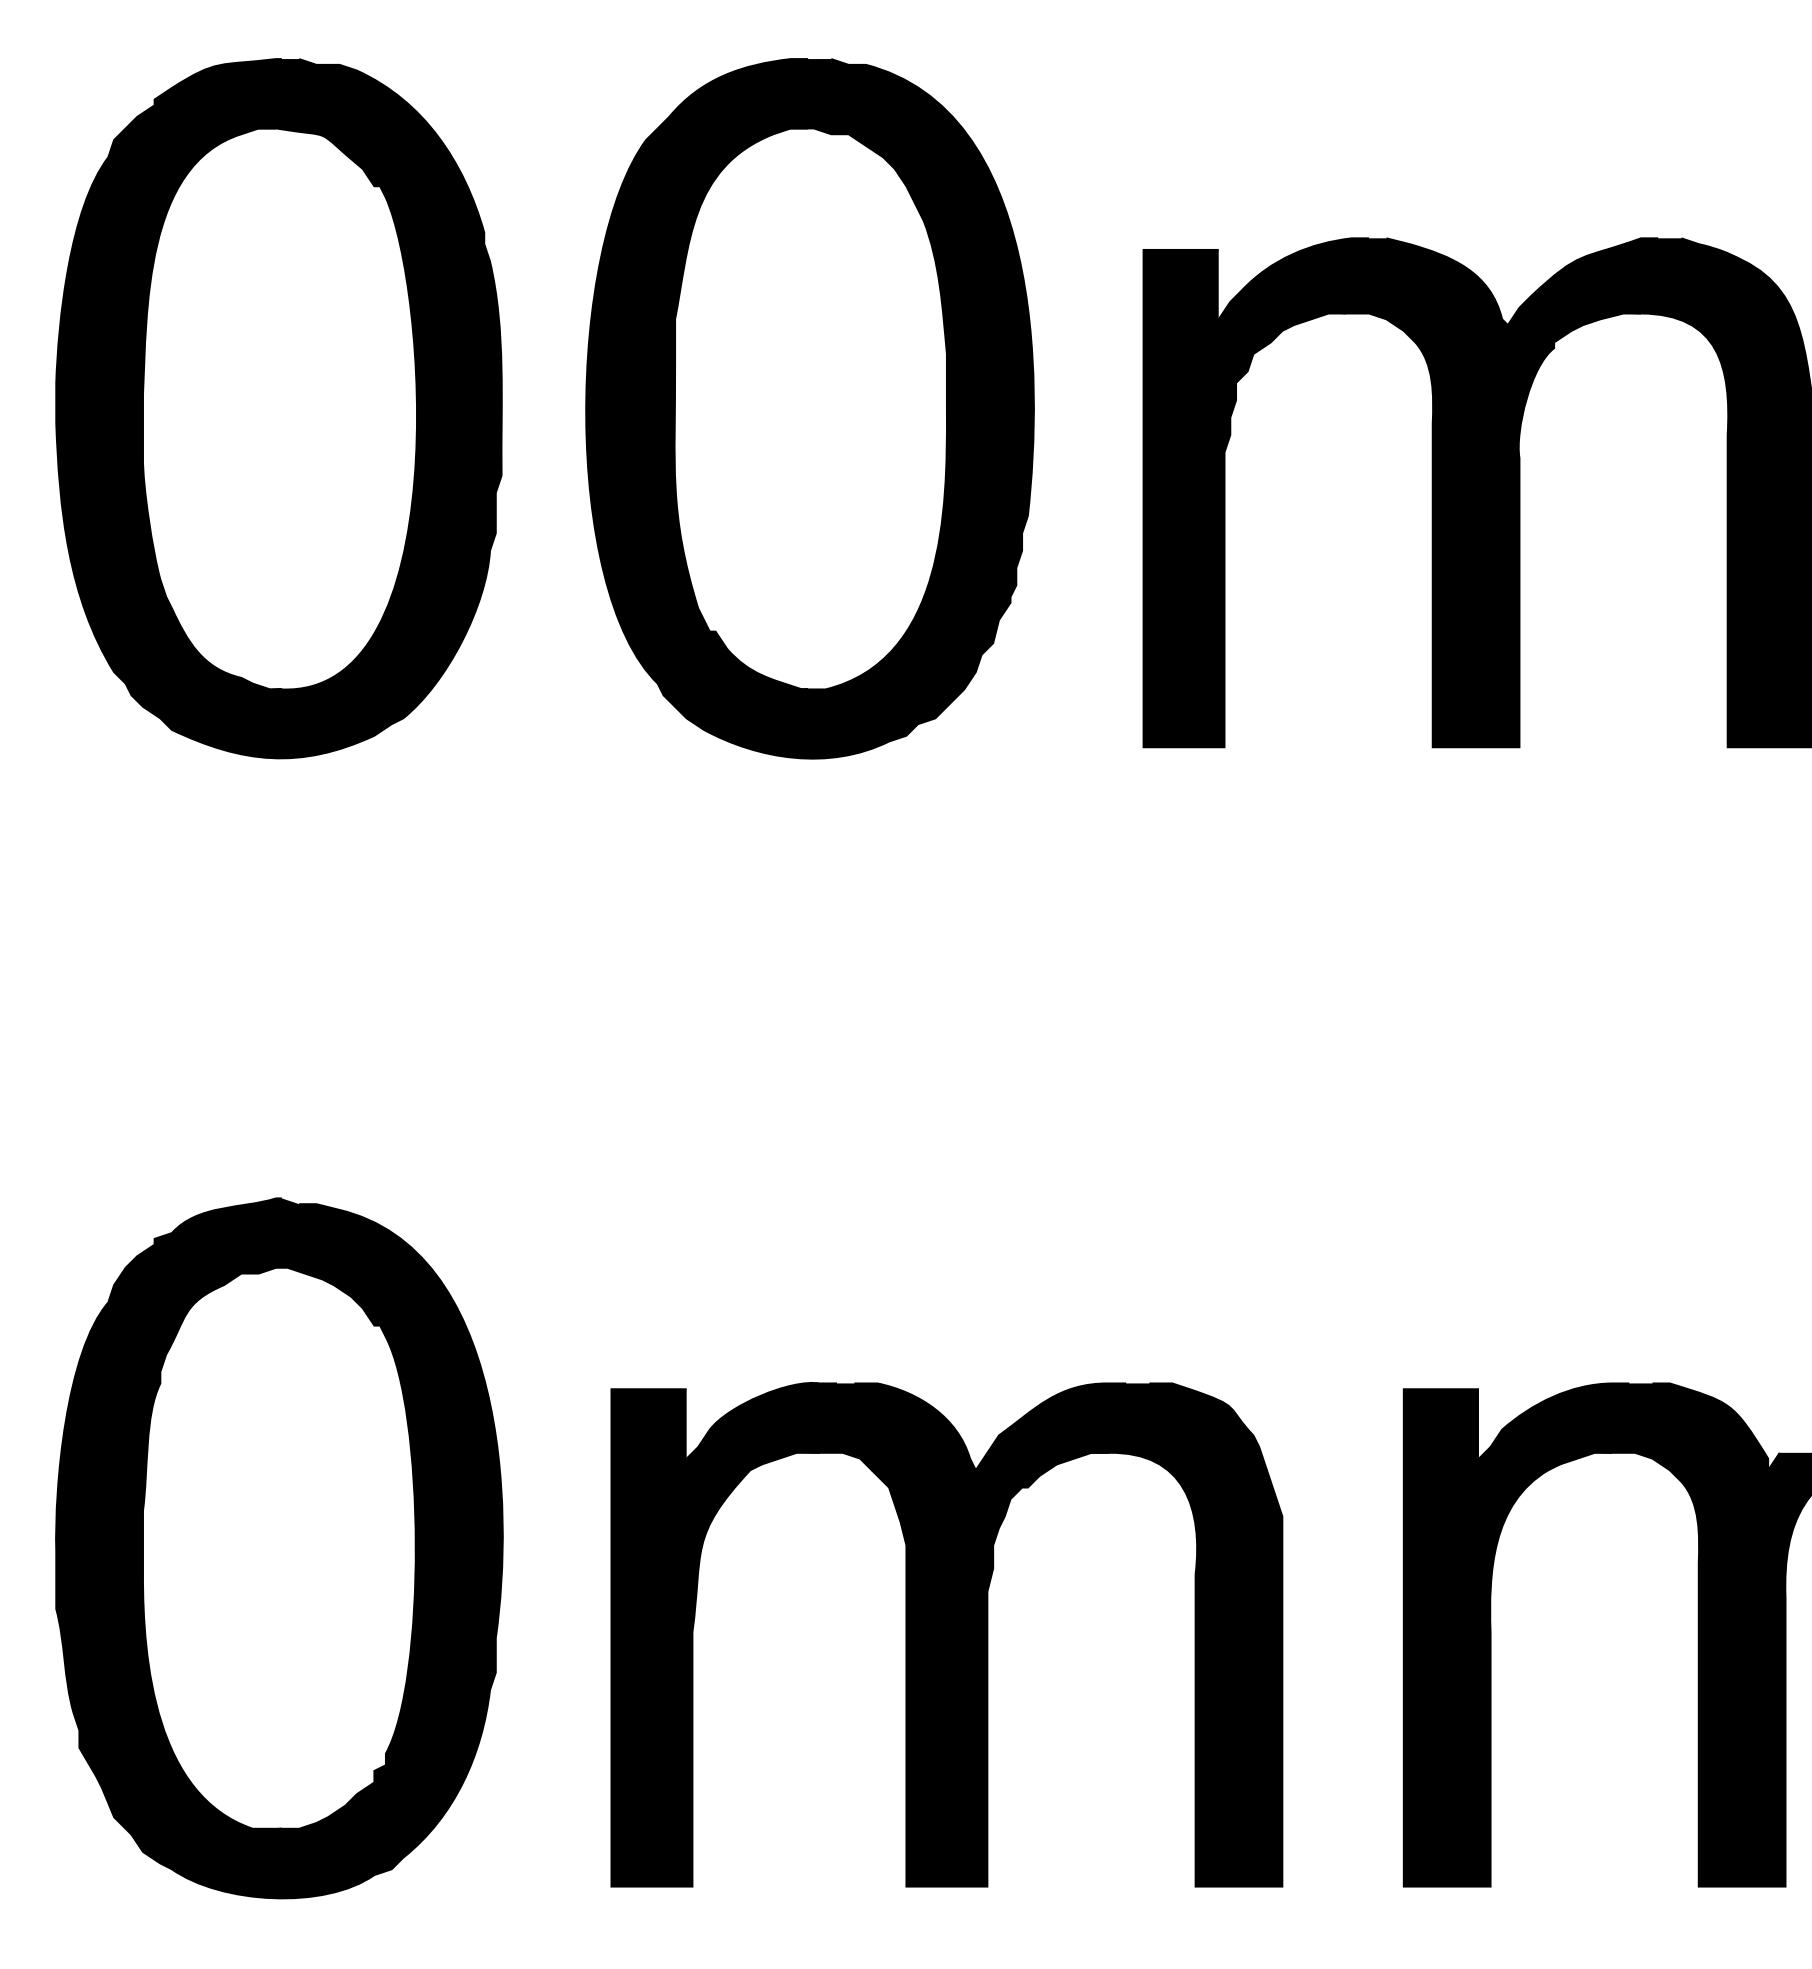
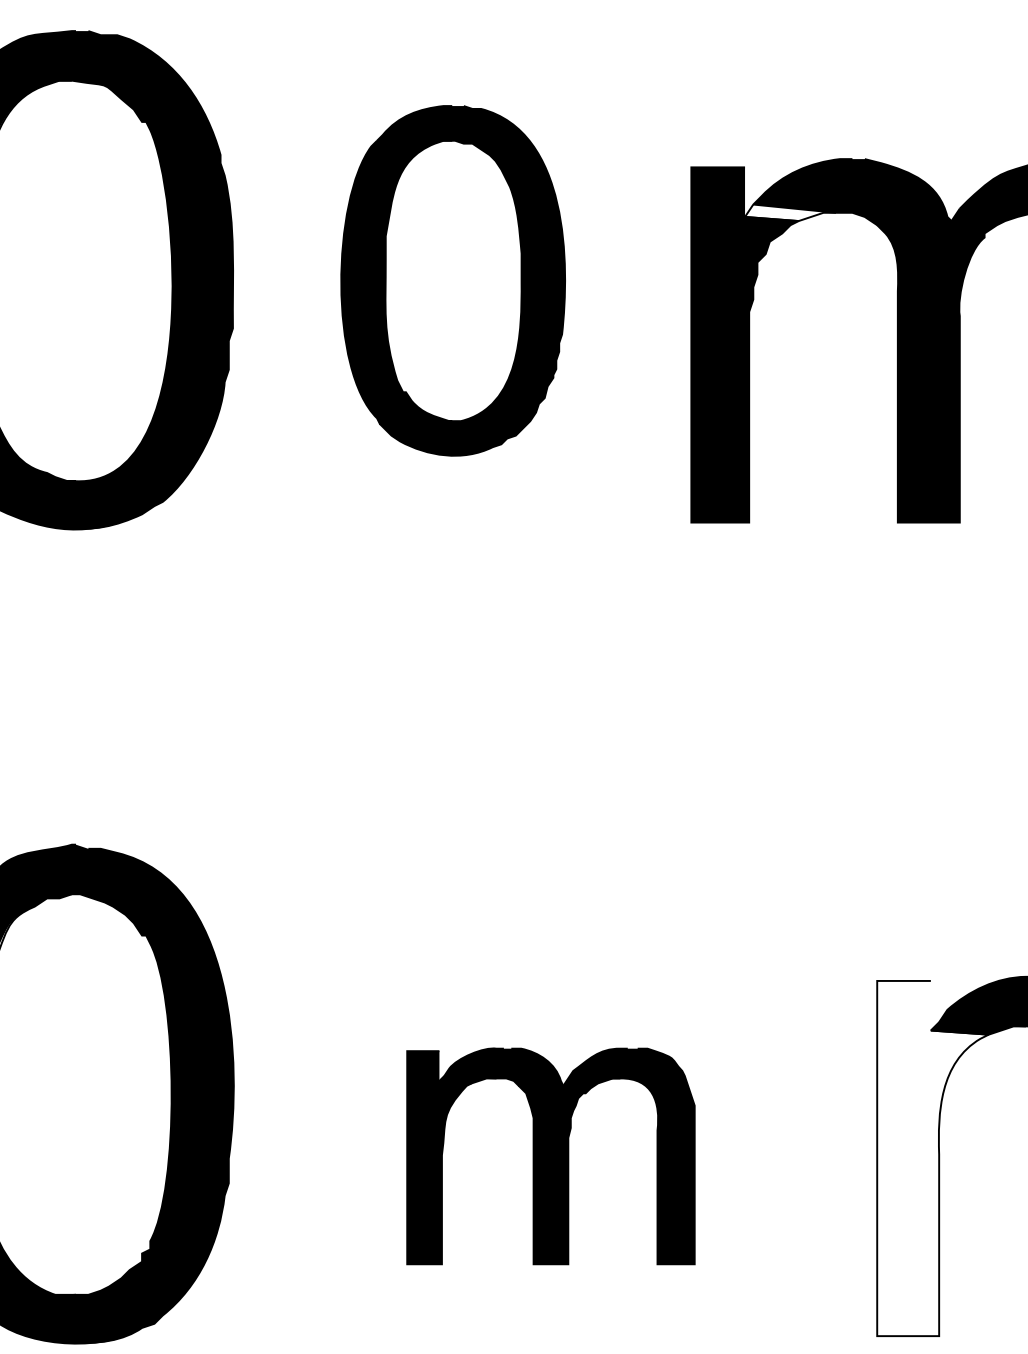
fill: (1281, 313) -> (789, 212), removed
part: (809, 408) -> (452, 280), size x0.7
part: (946, 1634) -> (550, 1156), size x0.6
fill: (1481, 1637) -> (932, 1158), removed

